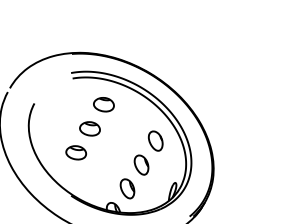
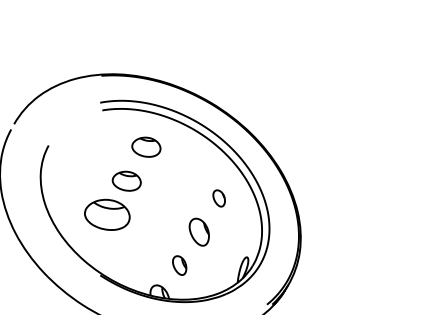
part: (155, 141) -> (218, 198), size x0.6
part: (76, 152) -> (107, 214), size x1.6
part: (127, 188) -> (179, 265), size x0.7

